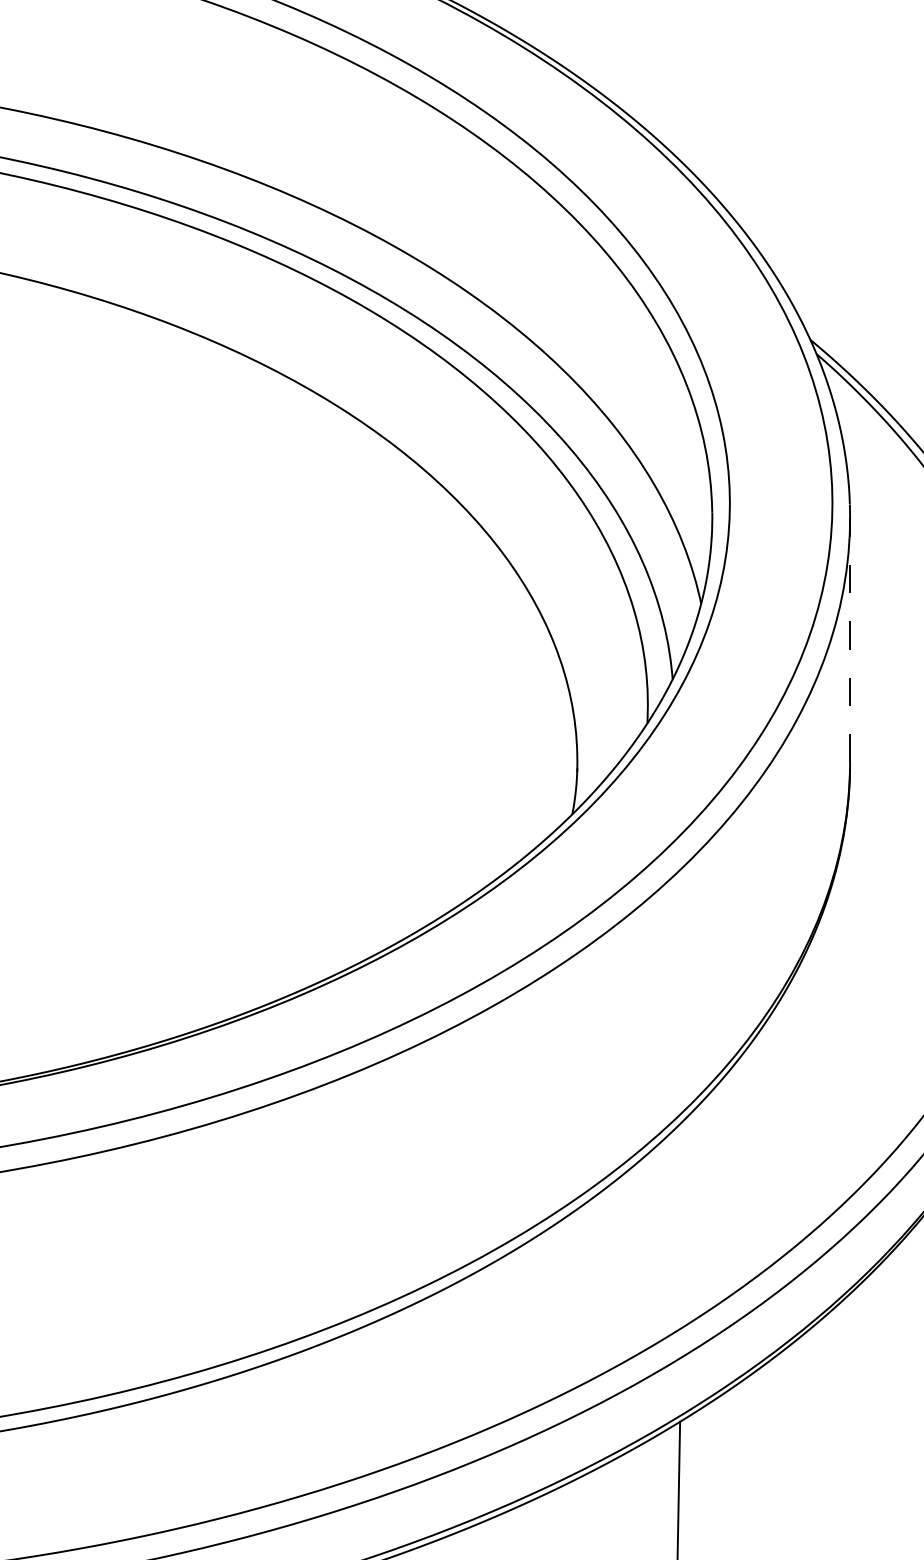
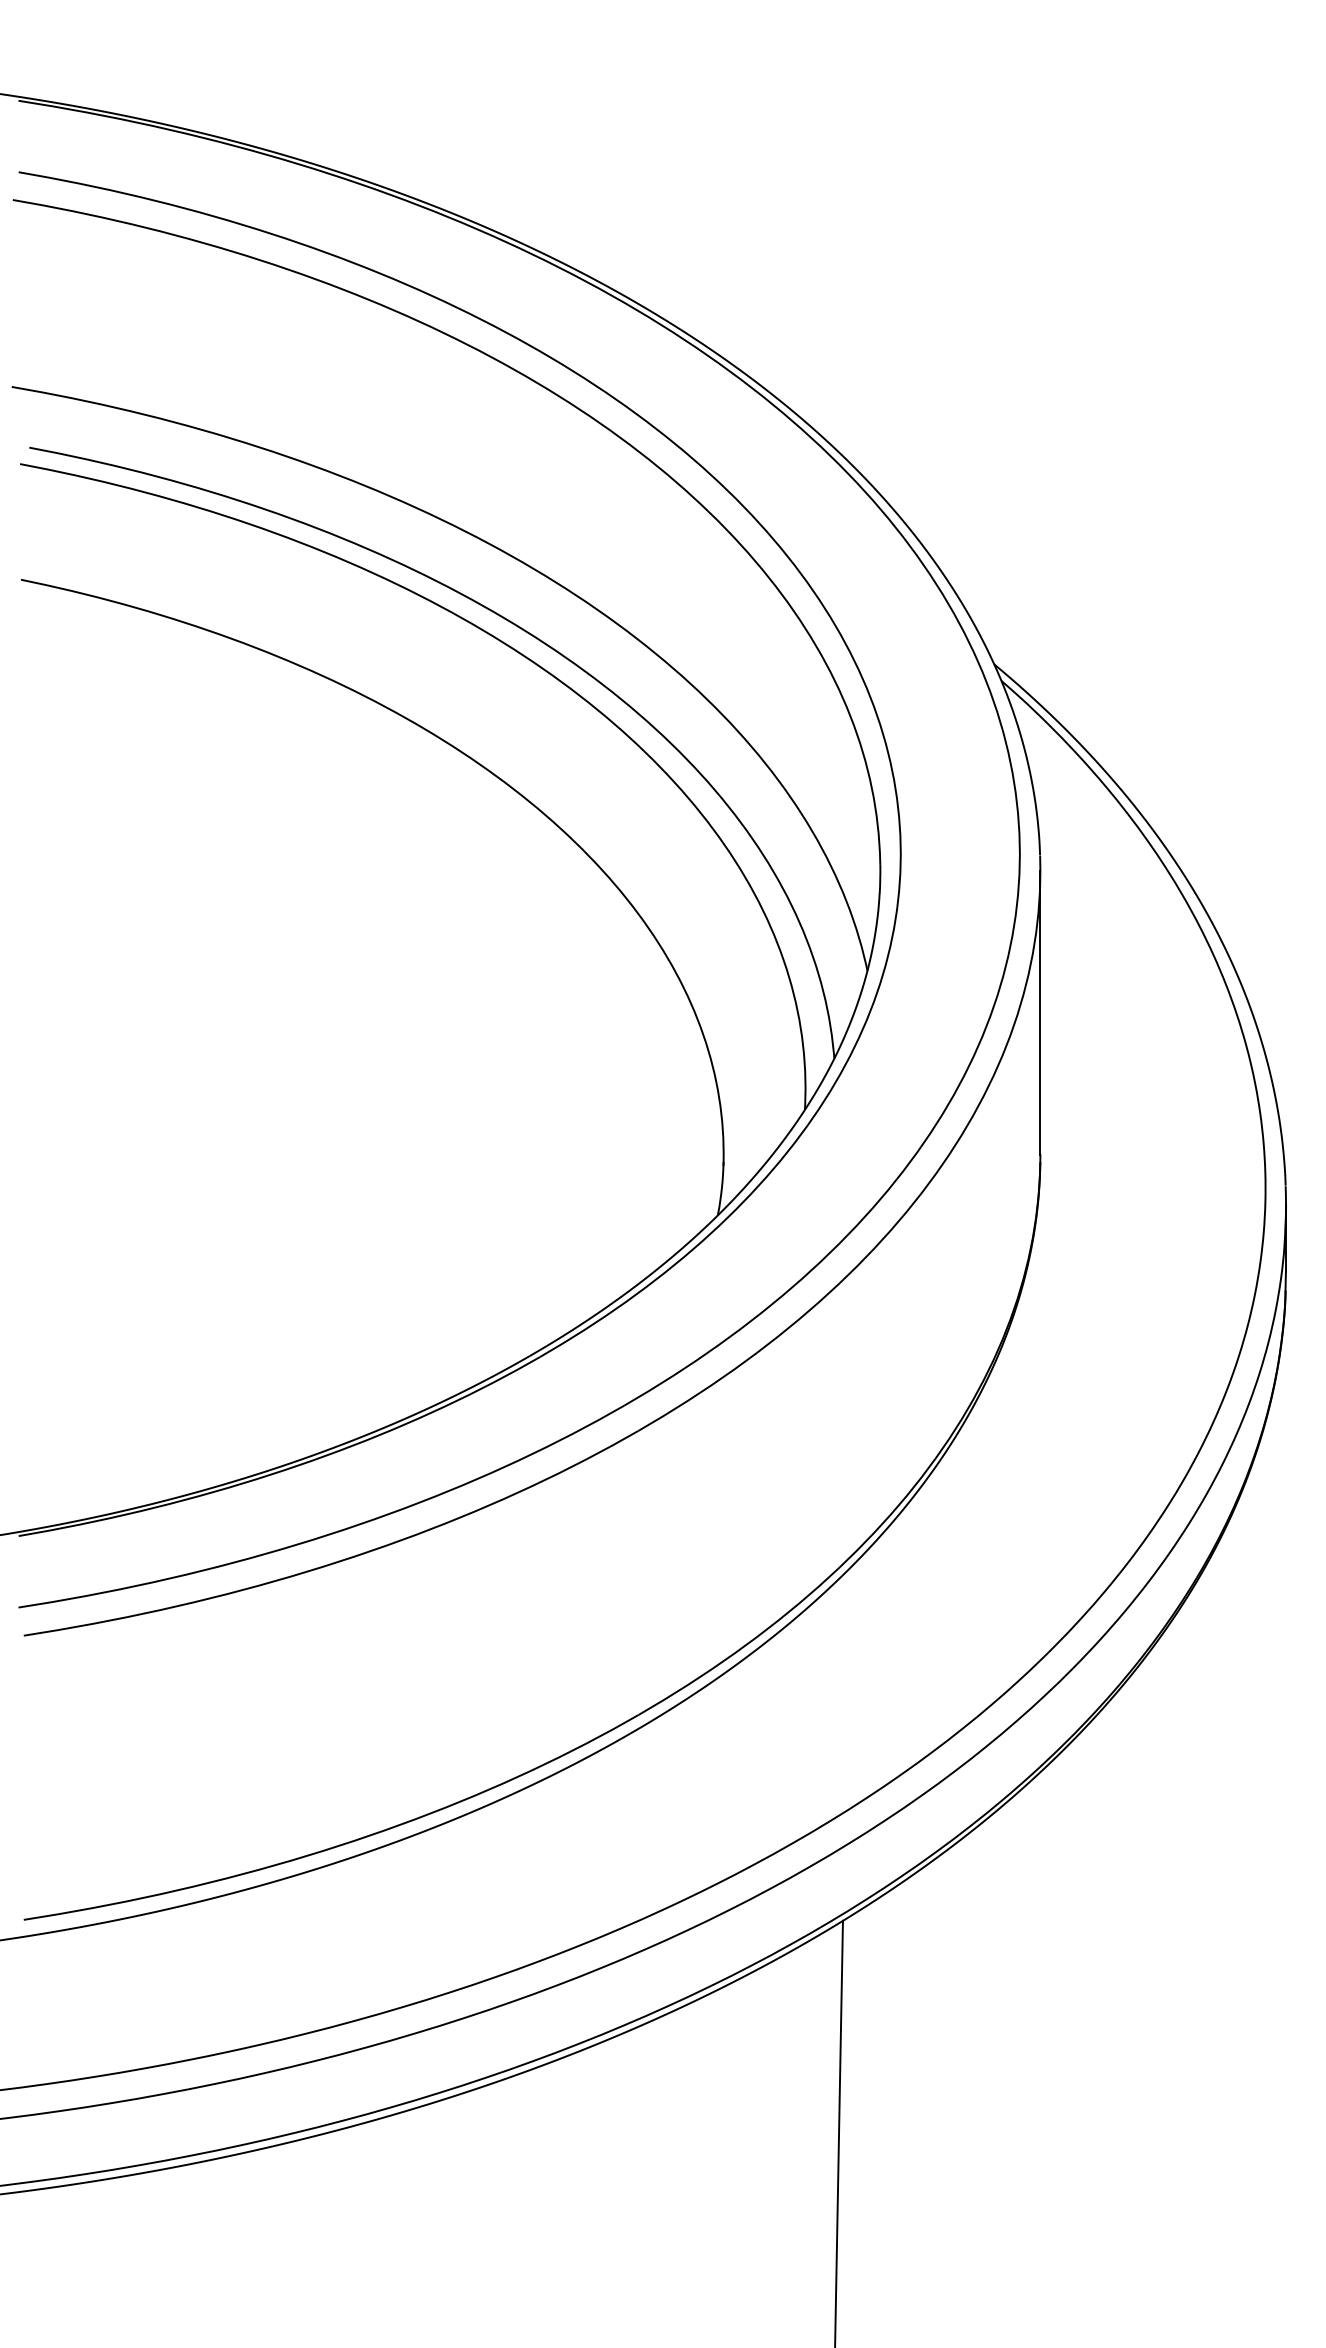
line: (850, 639) -> (1040, 1012), dashed -> solid

